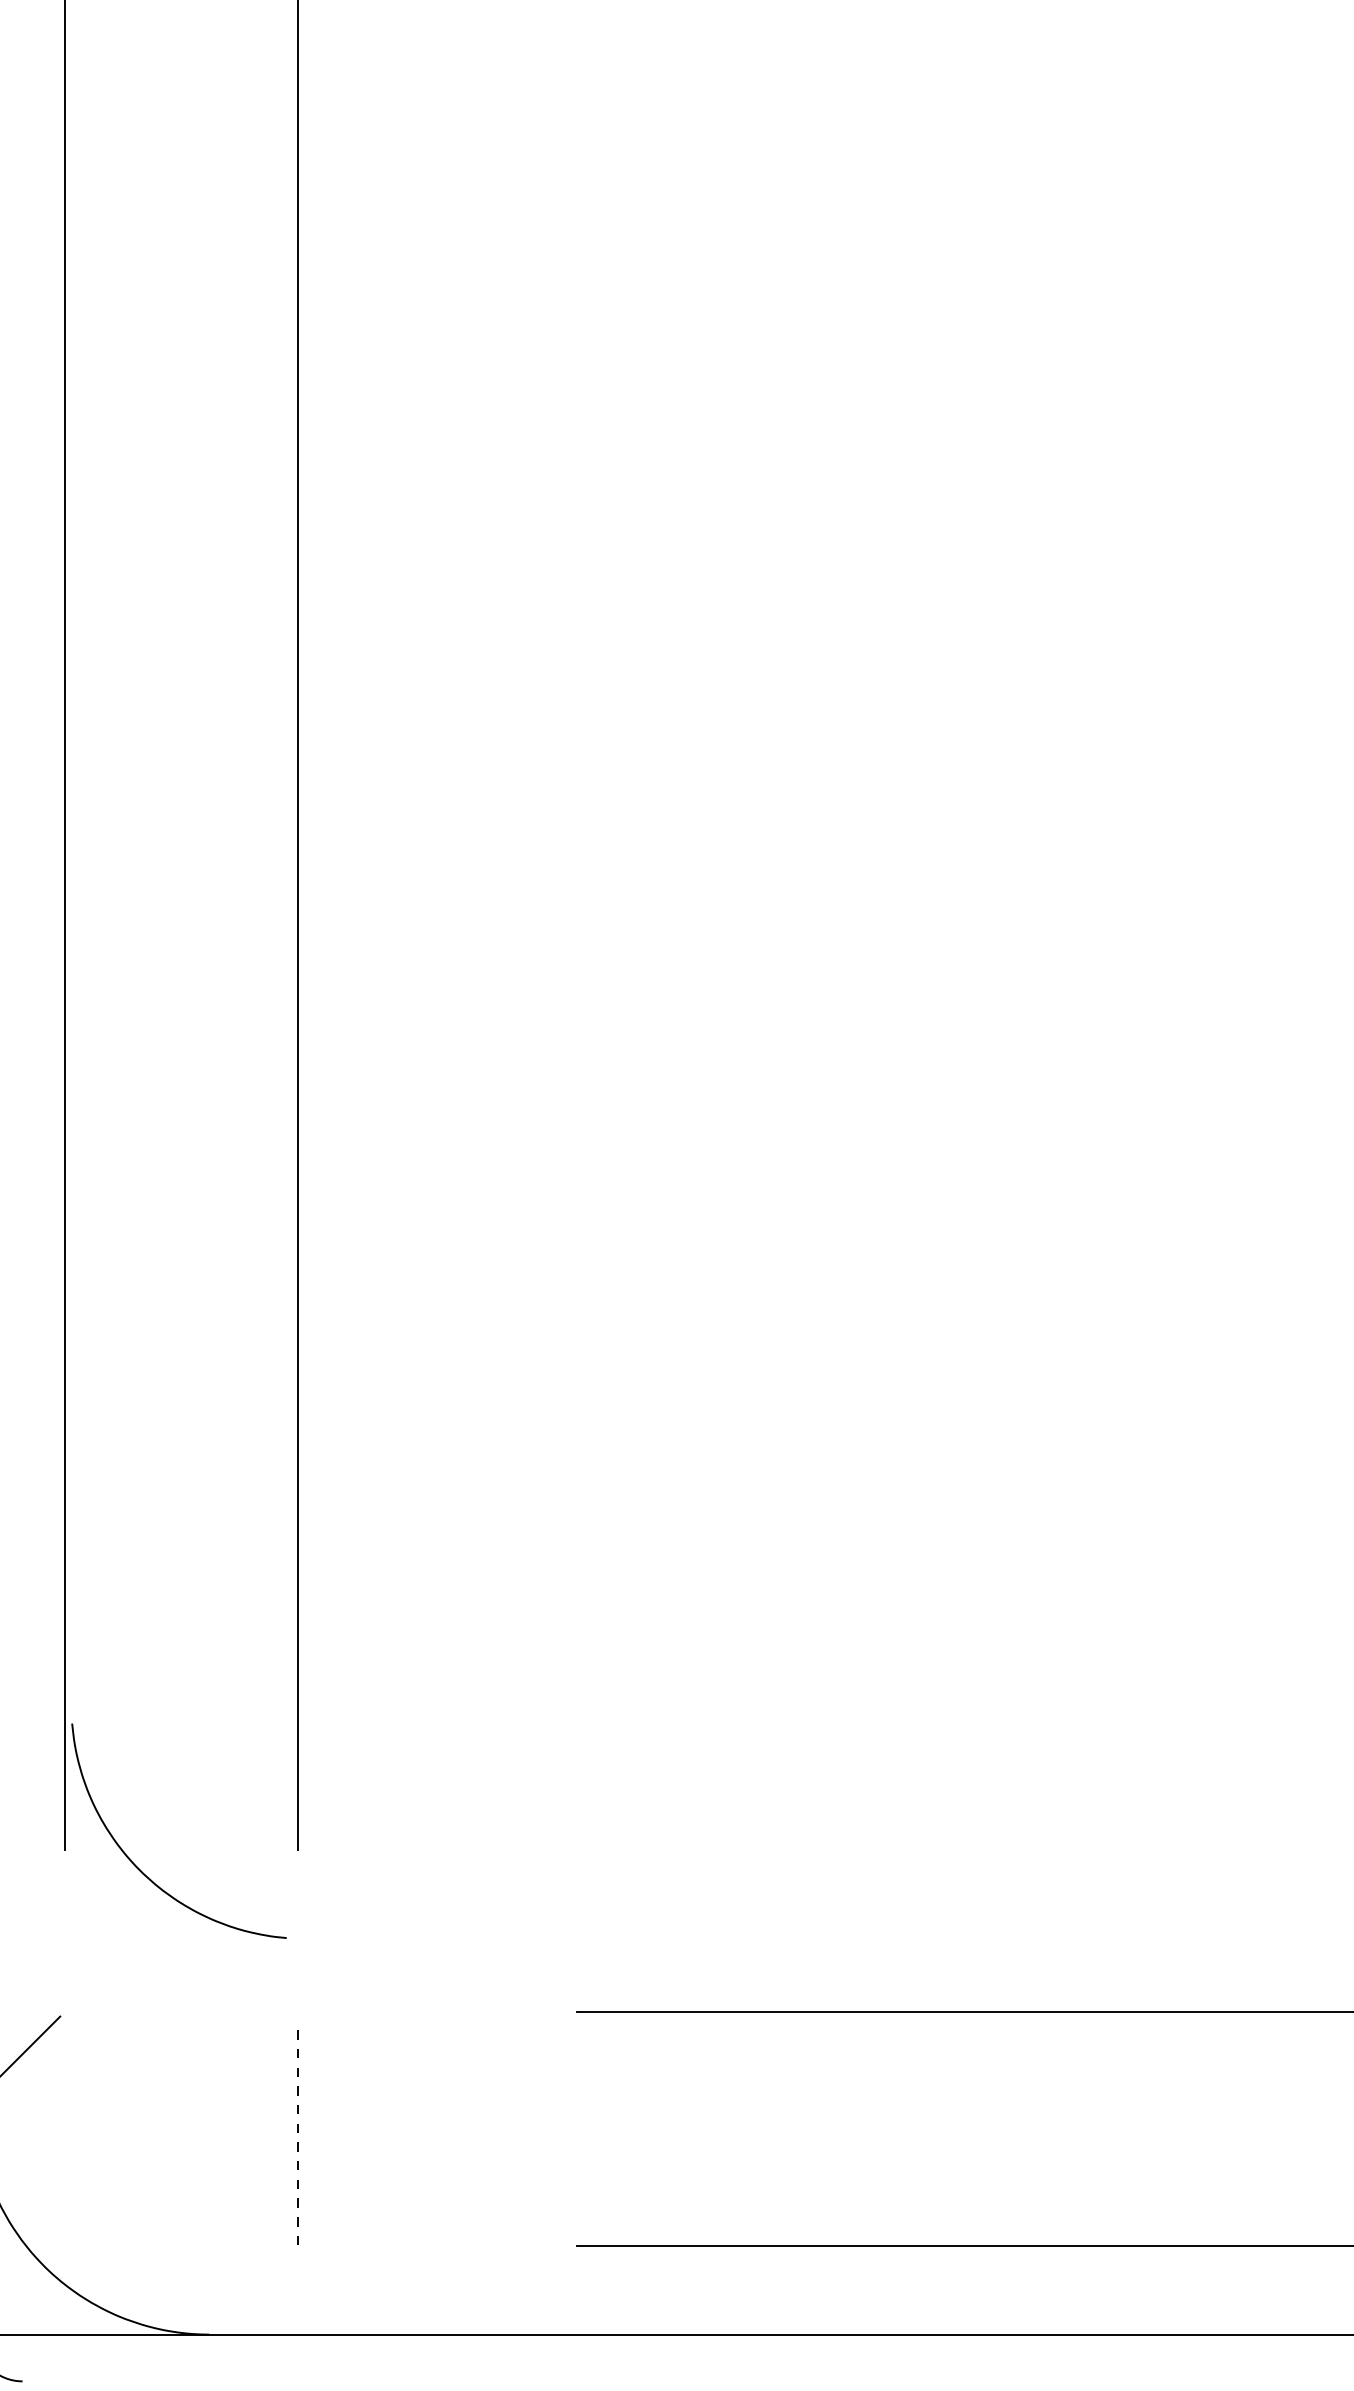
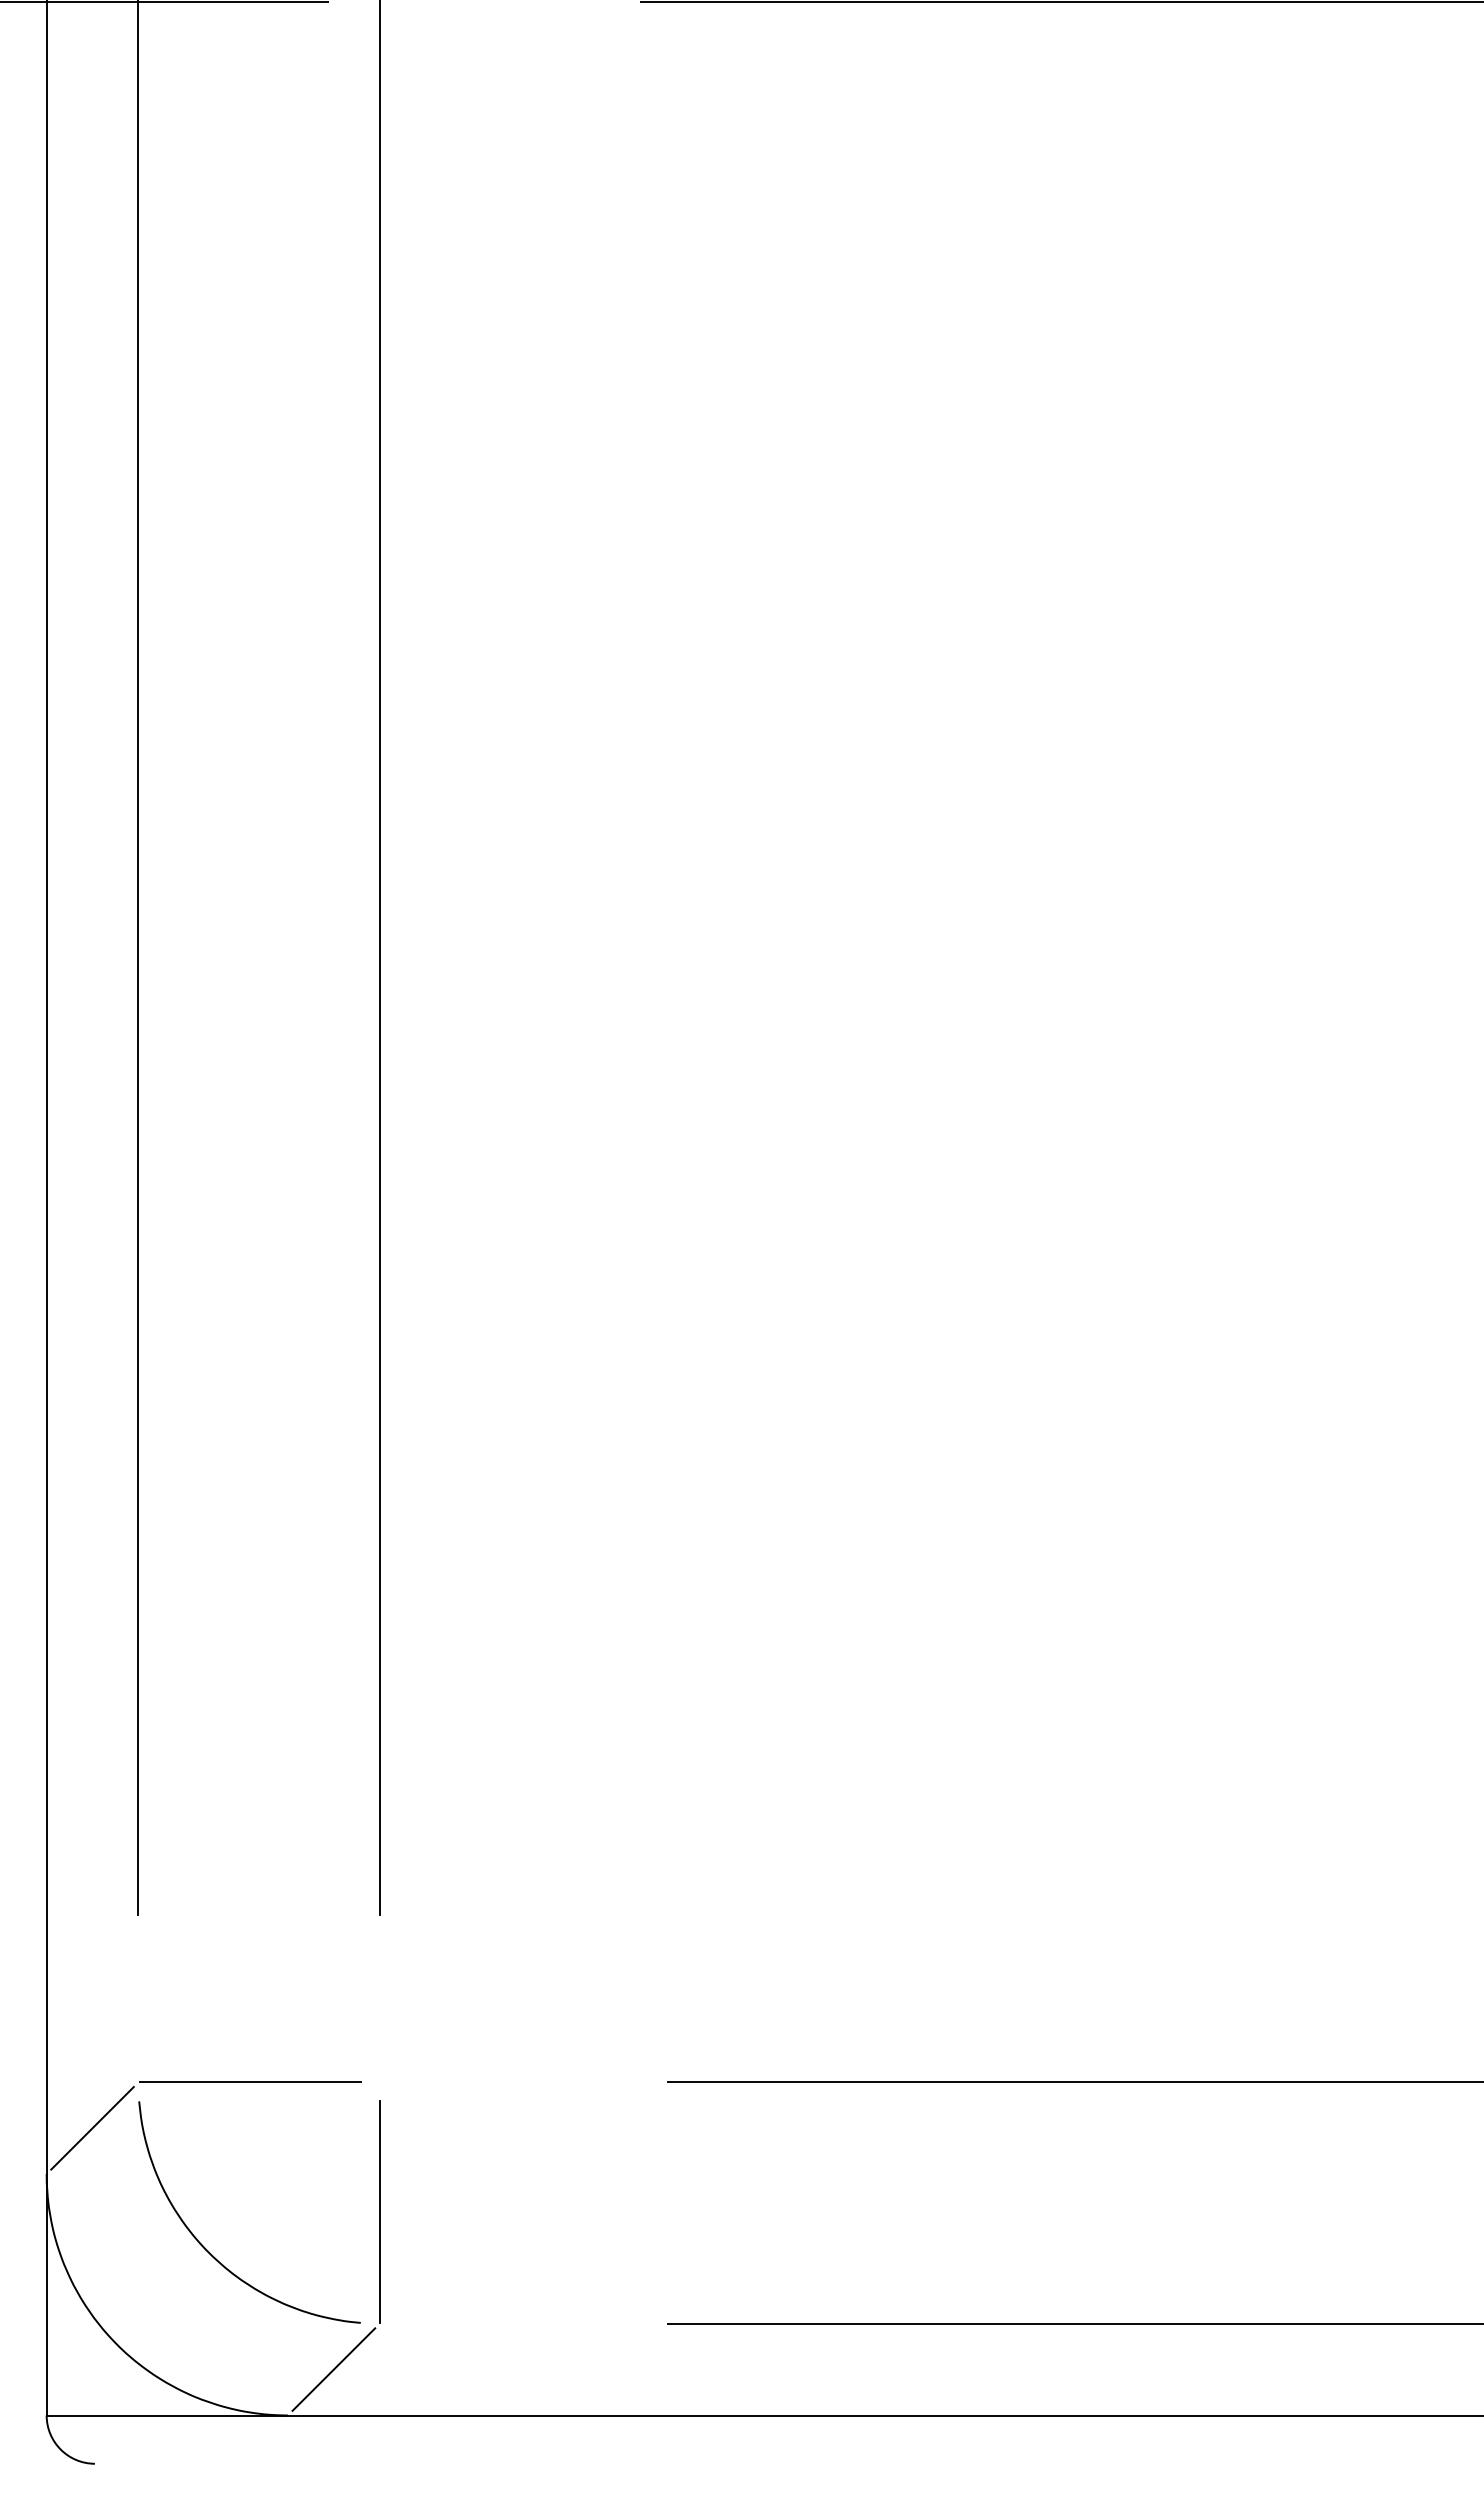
curve: (140, 1868) -> (209, 2251), moved
line: (173, 2012) -> (250, 2082), added
line: (298, 2137) -> (379, 2211), dashed -> solid
line: (253, 2290) -> (333, 2369), added

